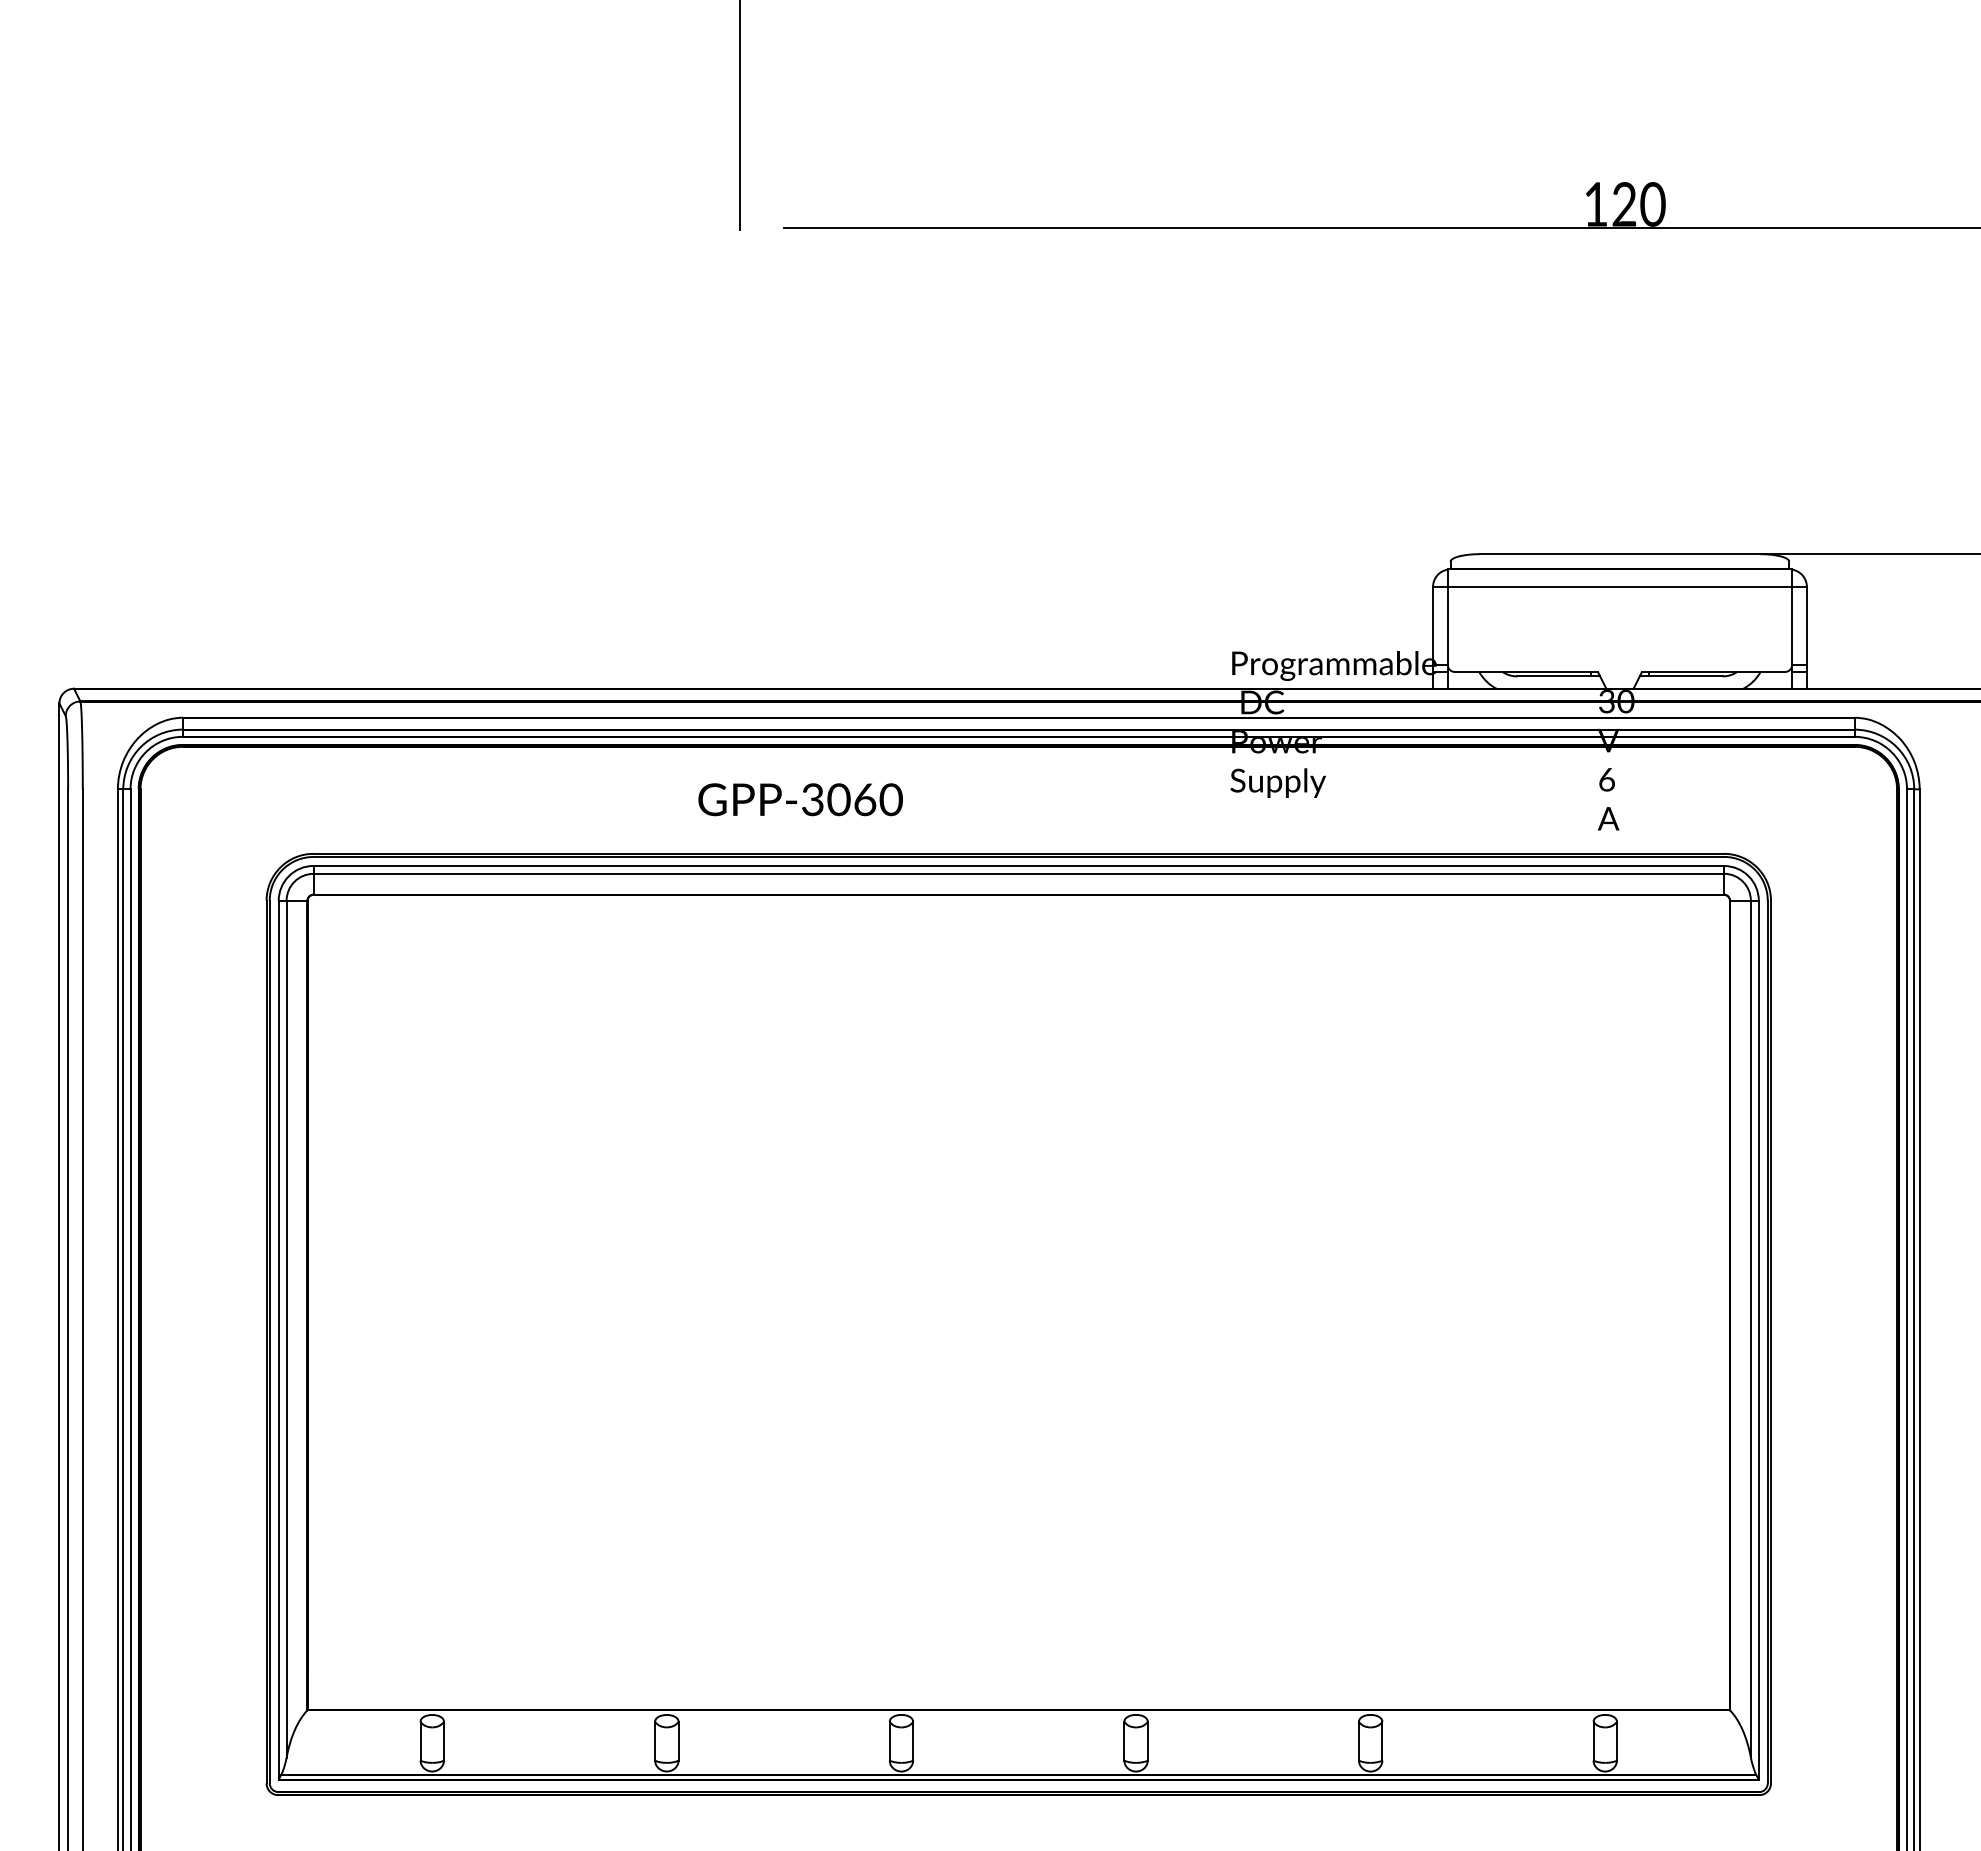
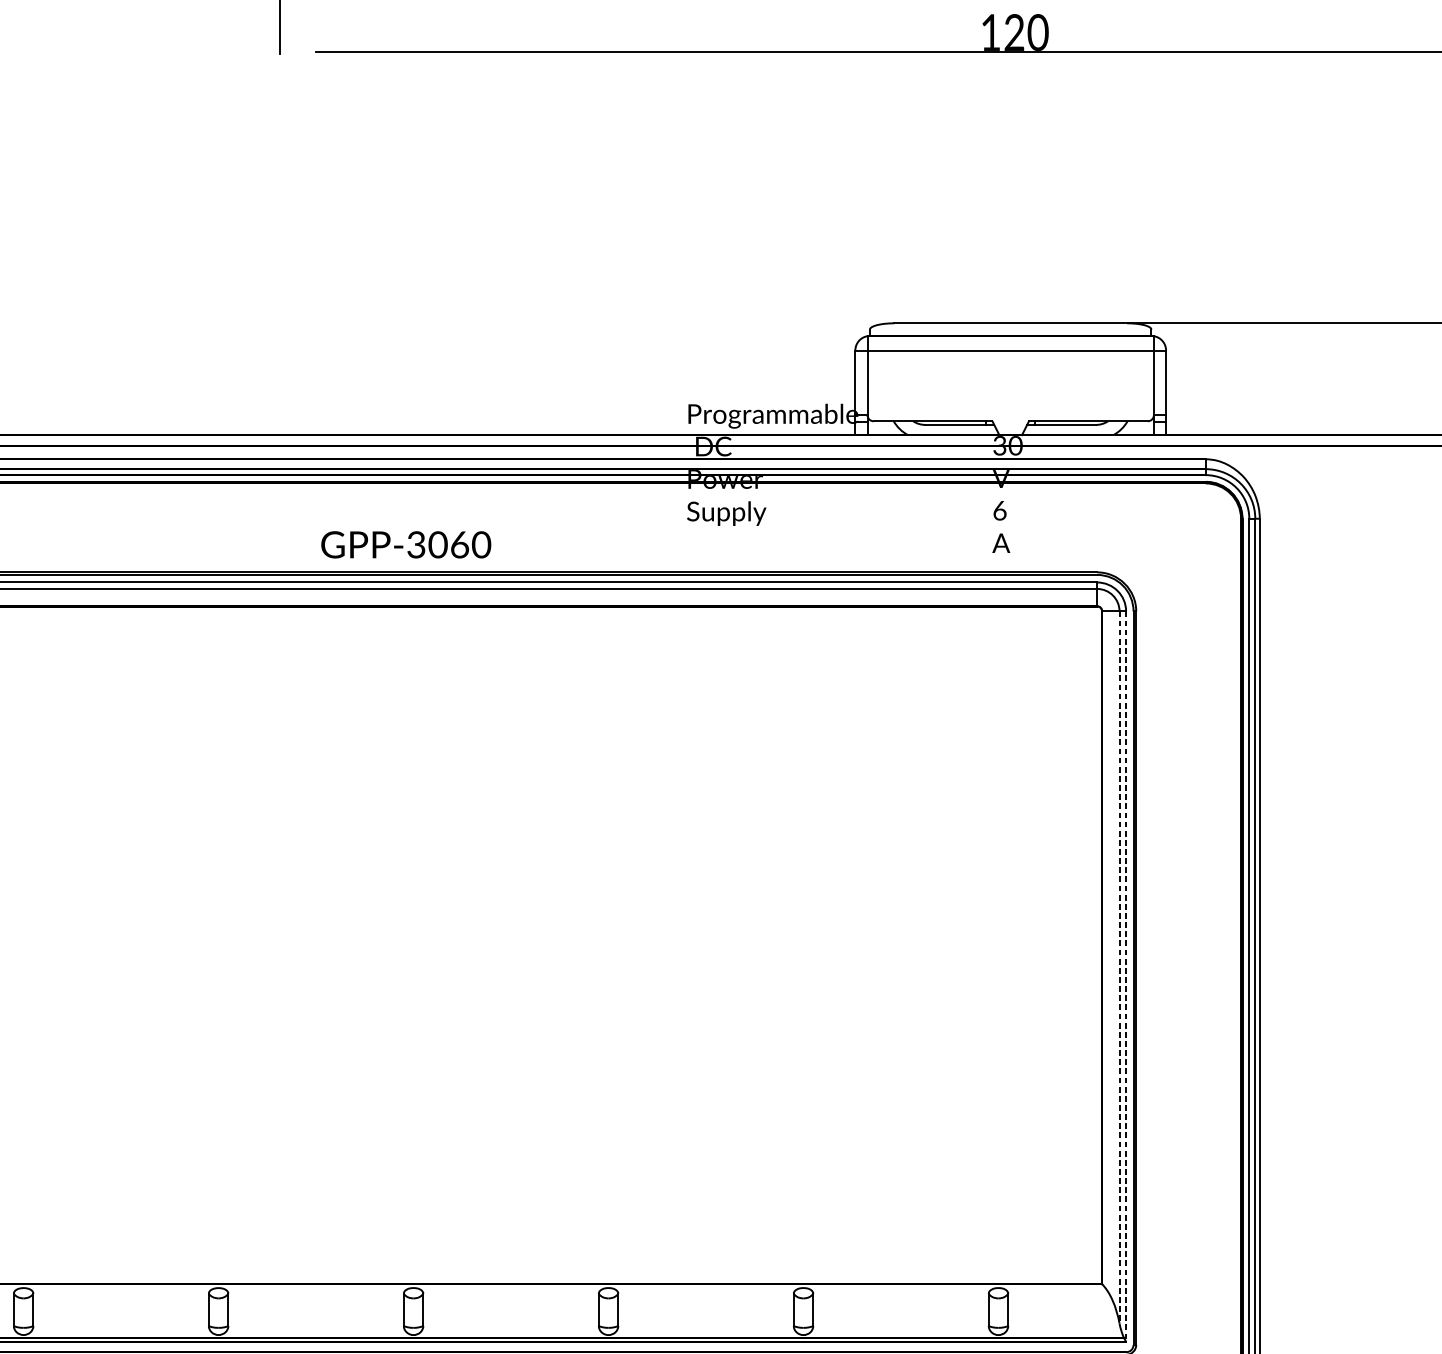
text: (800, 799) -> (406, 544), moved
line: (1750, 1329) -> (1119, 967), solid -> dashed
line: (1758, 1340) -> (1125, 976), solid -> dashed

